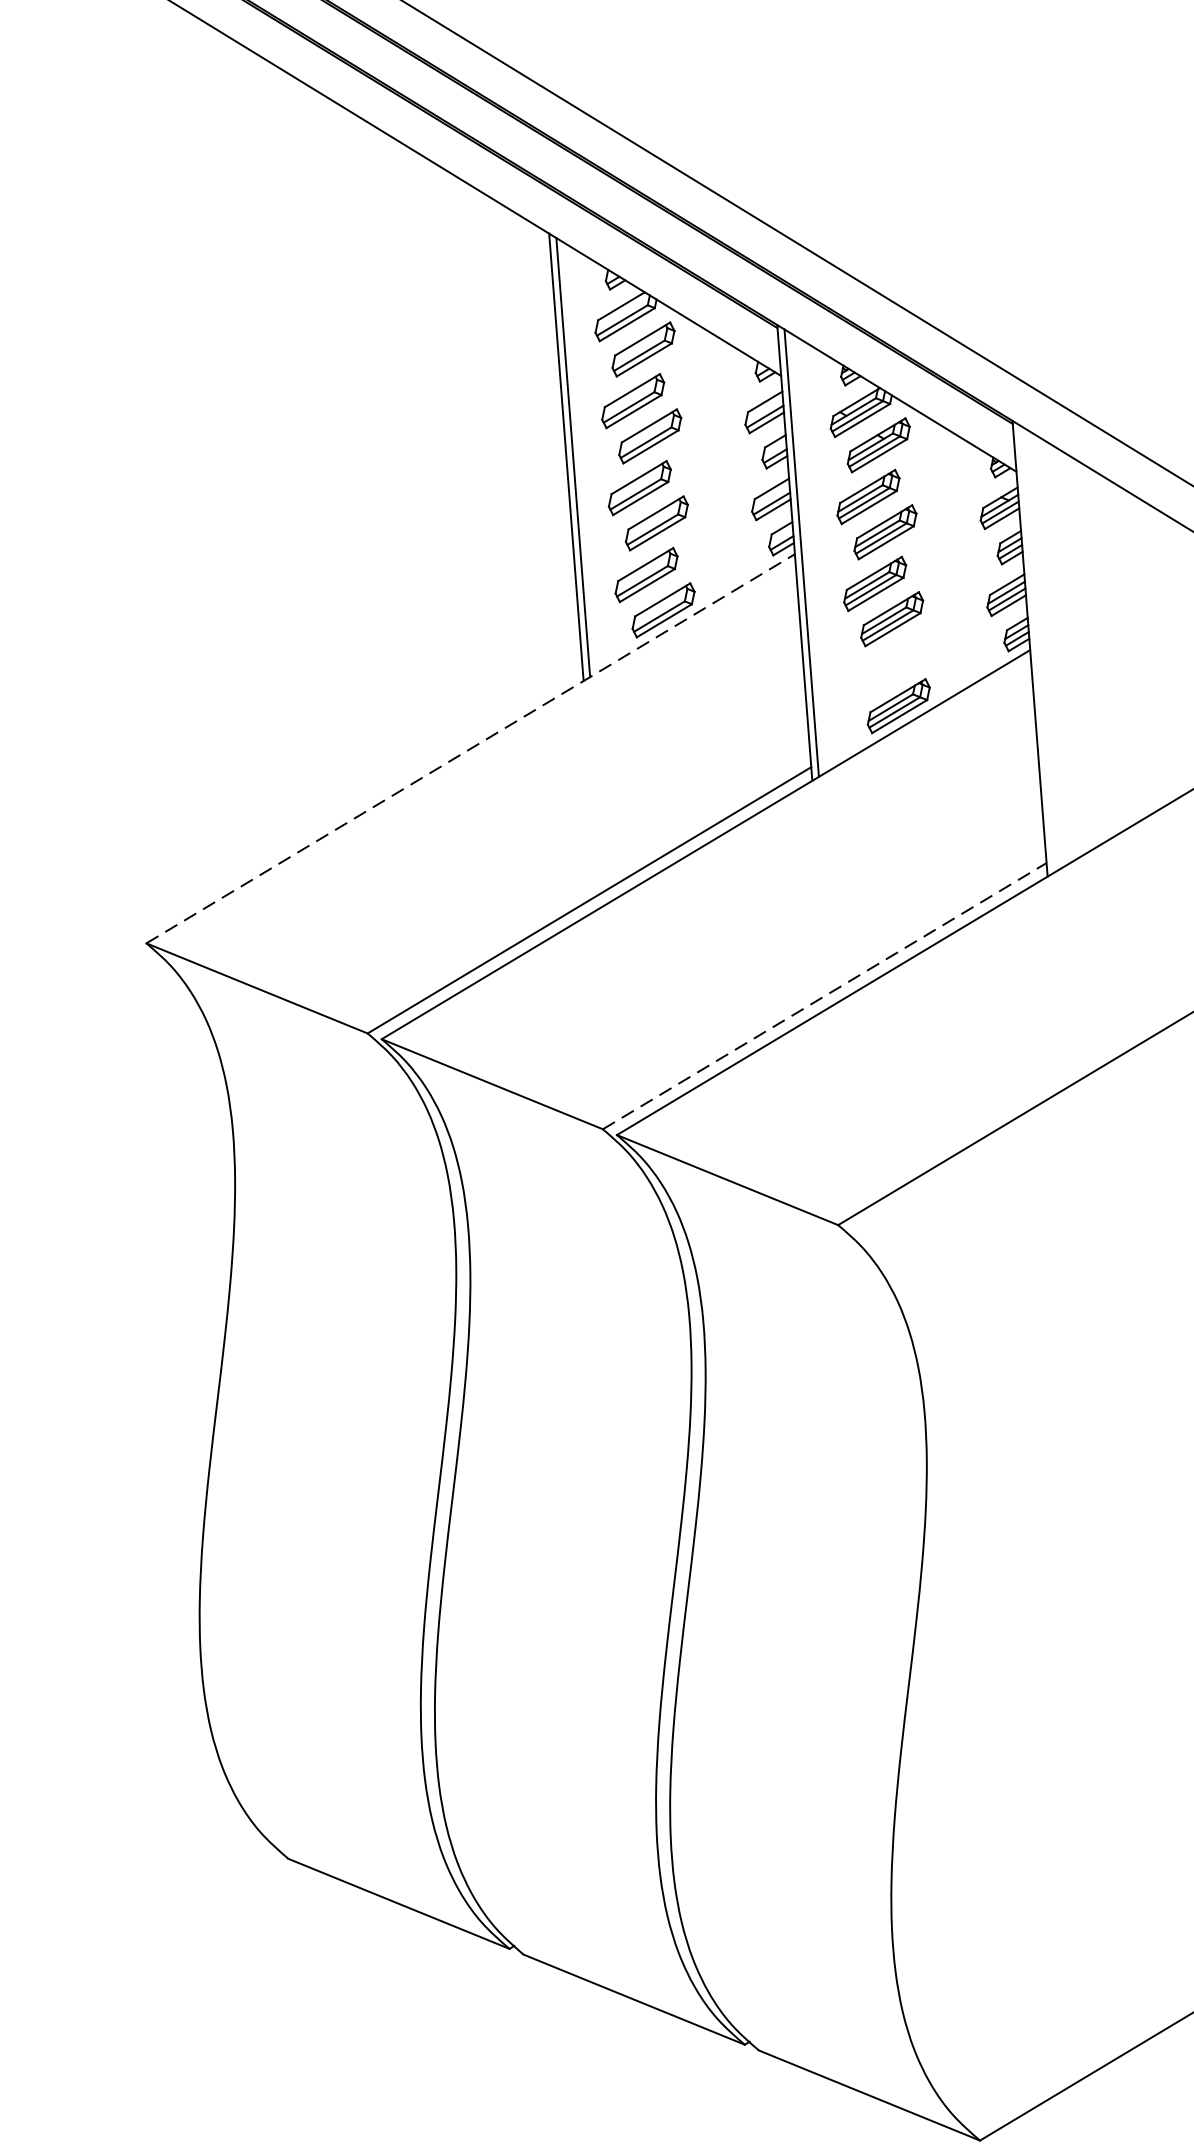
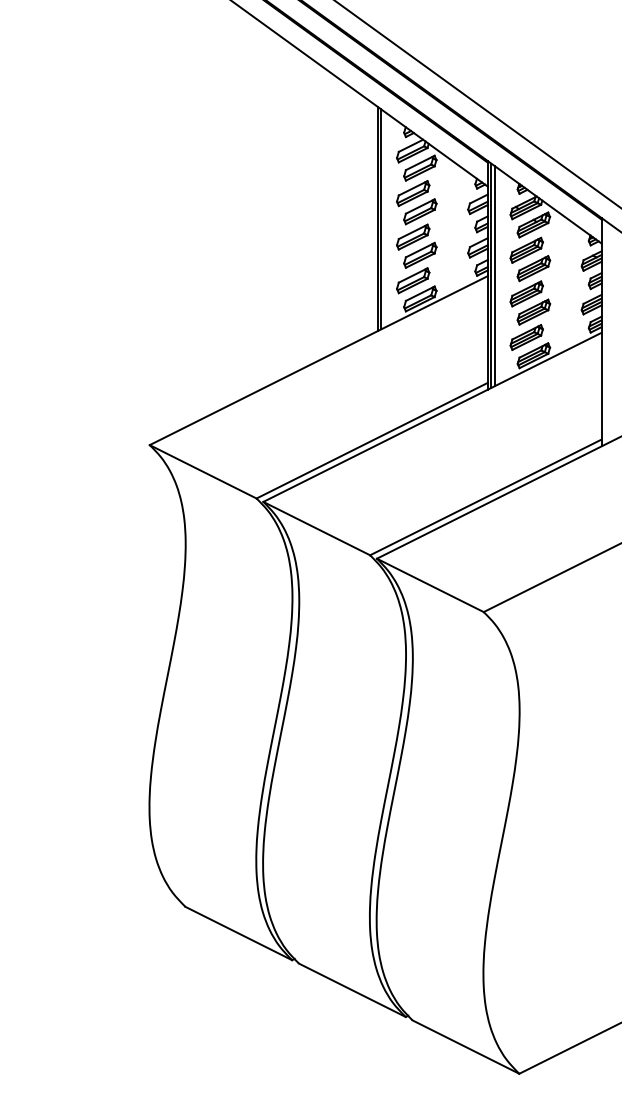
line: (808, 554) -> (494, 276), added
part: (881, 670) -> (526, 337), added
line: (471, 748) -> (319, 360), dashed -> solid
line: (826, 996) -> (486, 497), dashed -> solid

